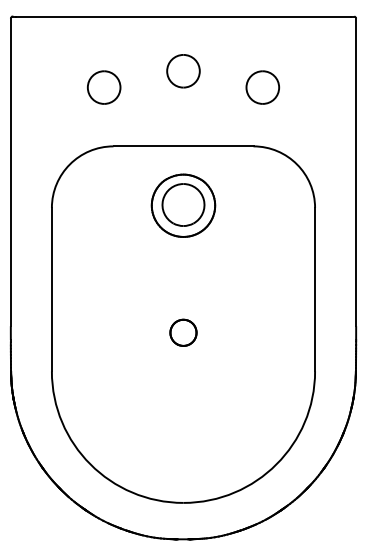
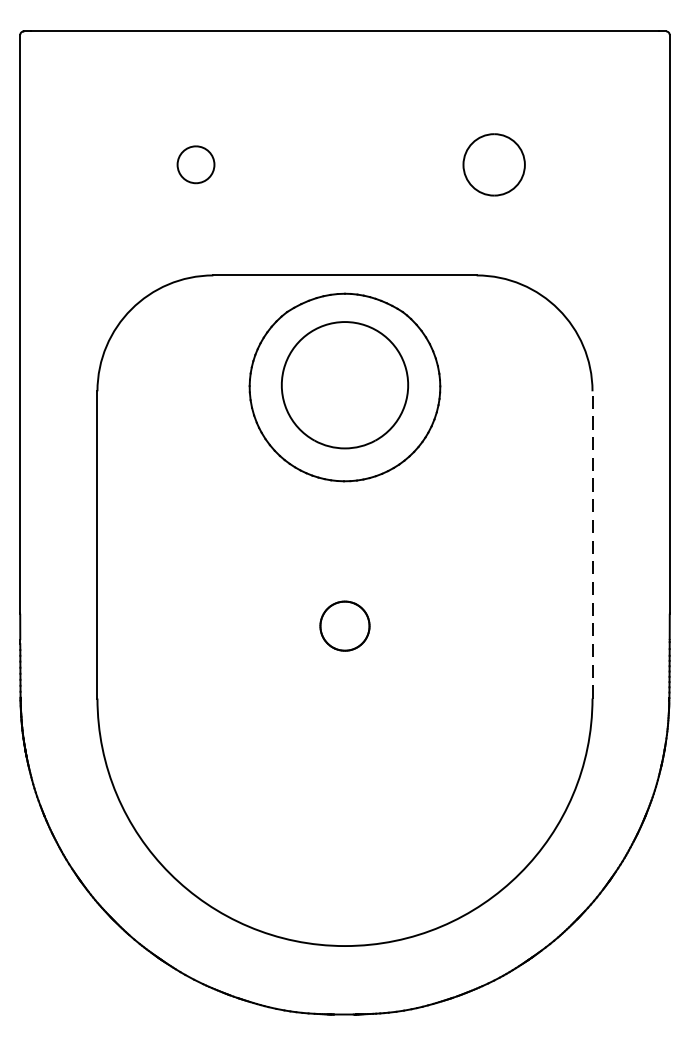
part: (183, 71) -> (345, 134), removed
part: (104, 87) -> (196, 164), size x0.6
part: (183, 205) -> (345, 386), size x1.6
line: (315, 289) -> (593, 544), solid -> dashed

